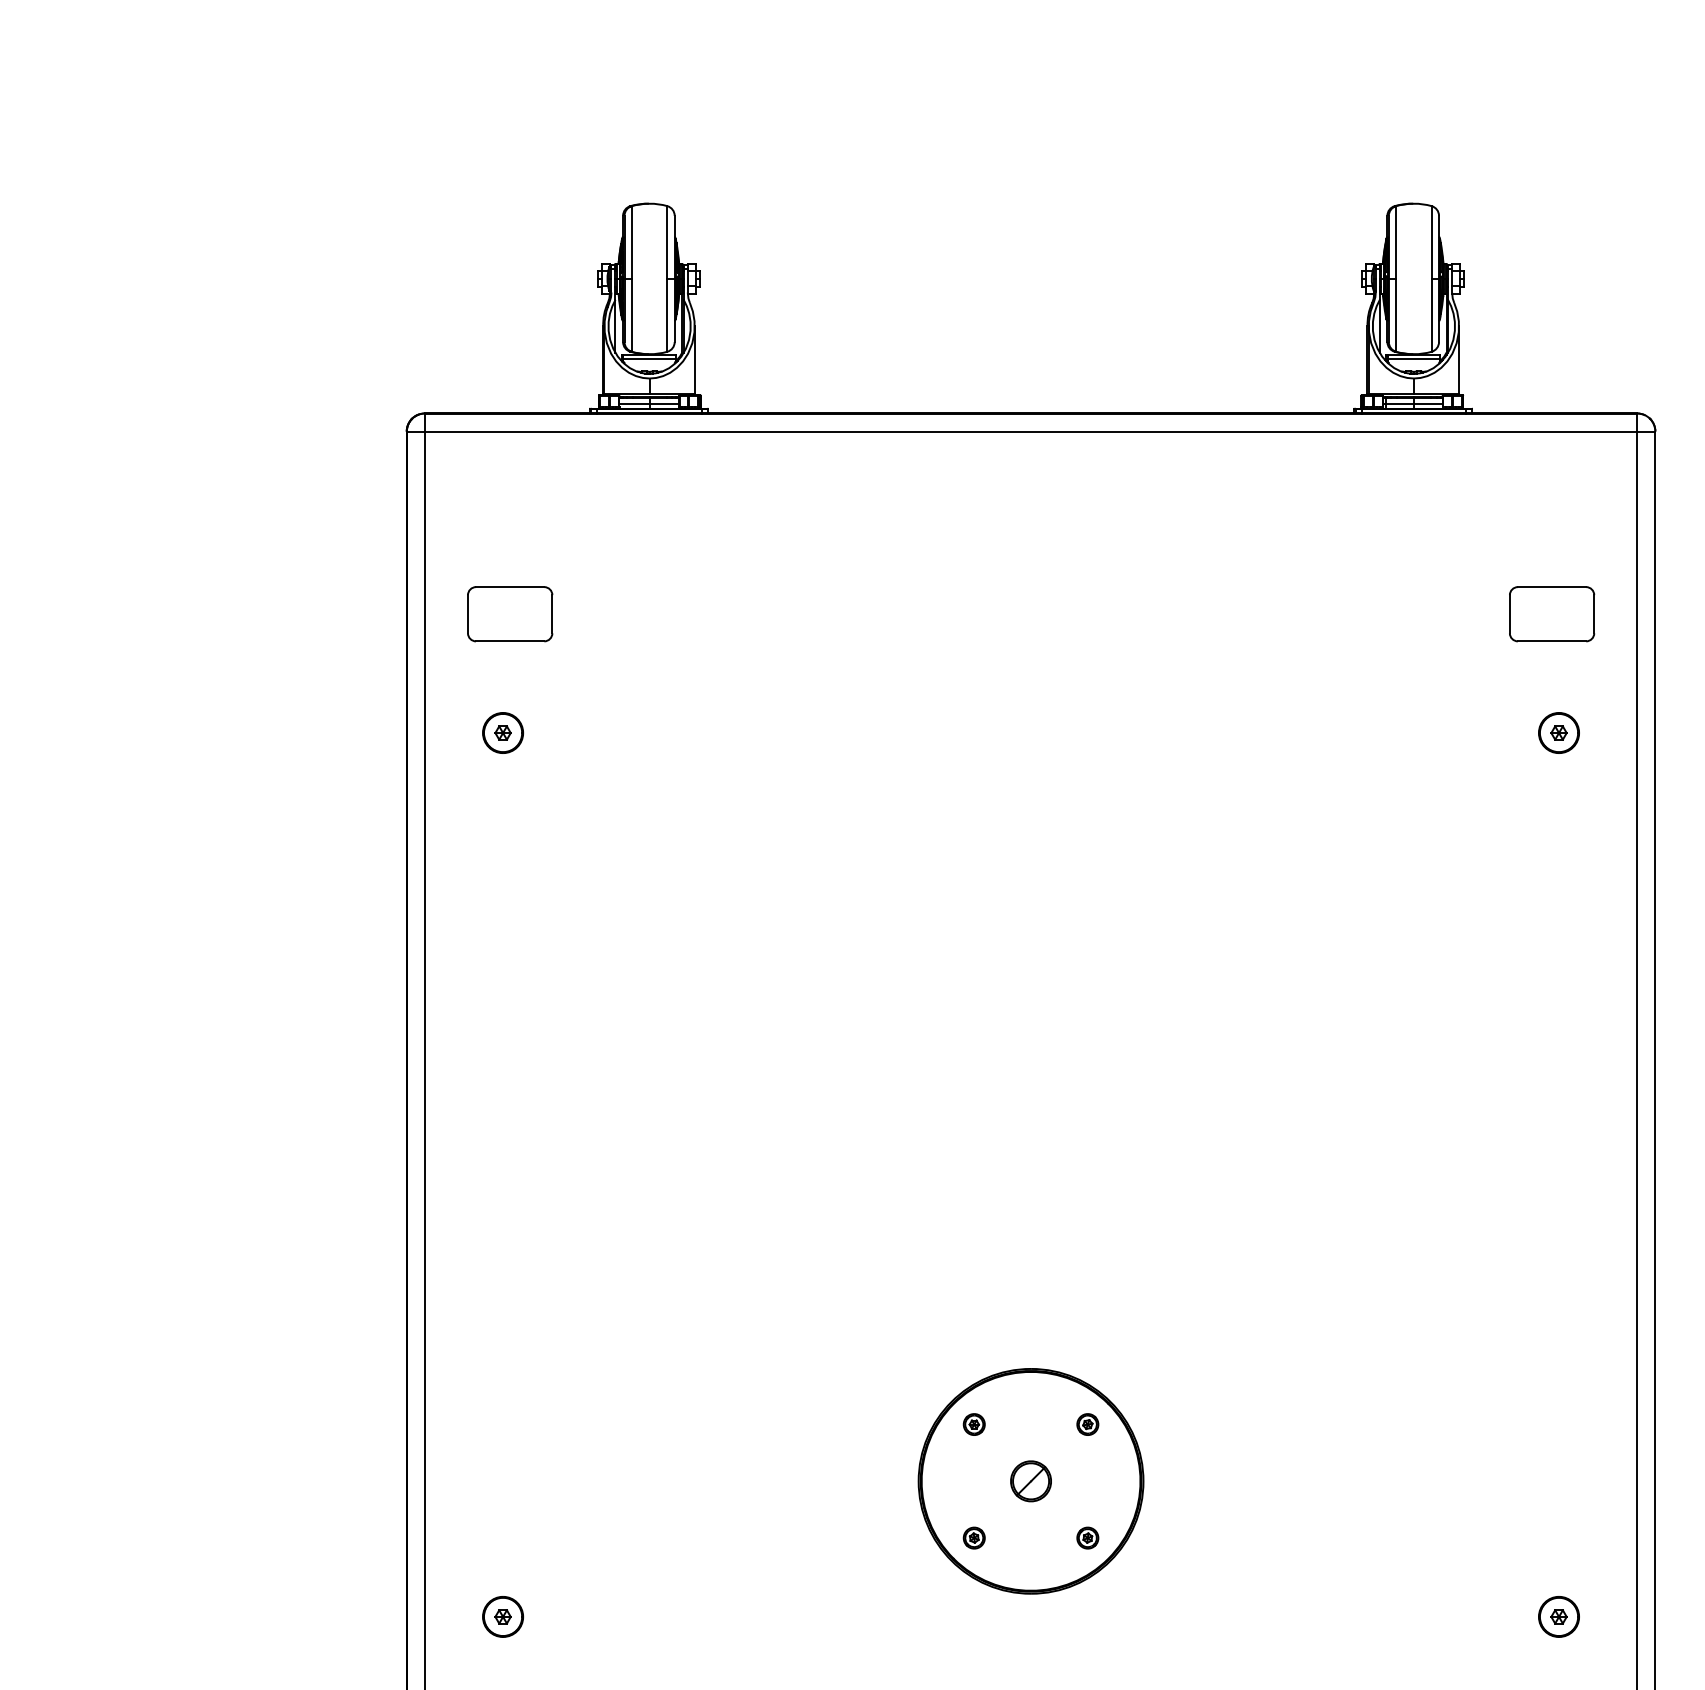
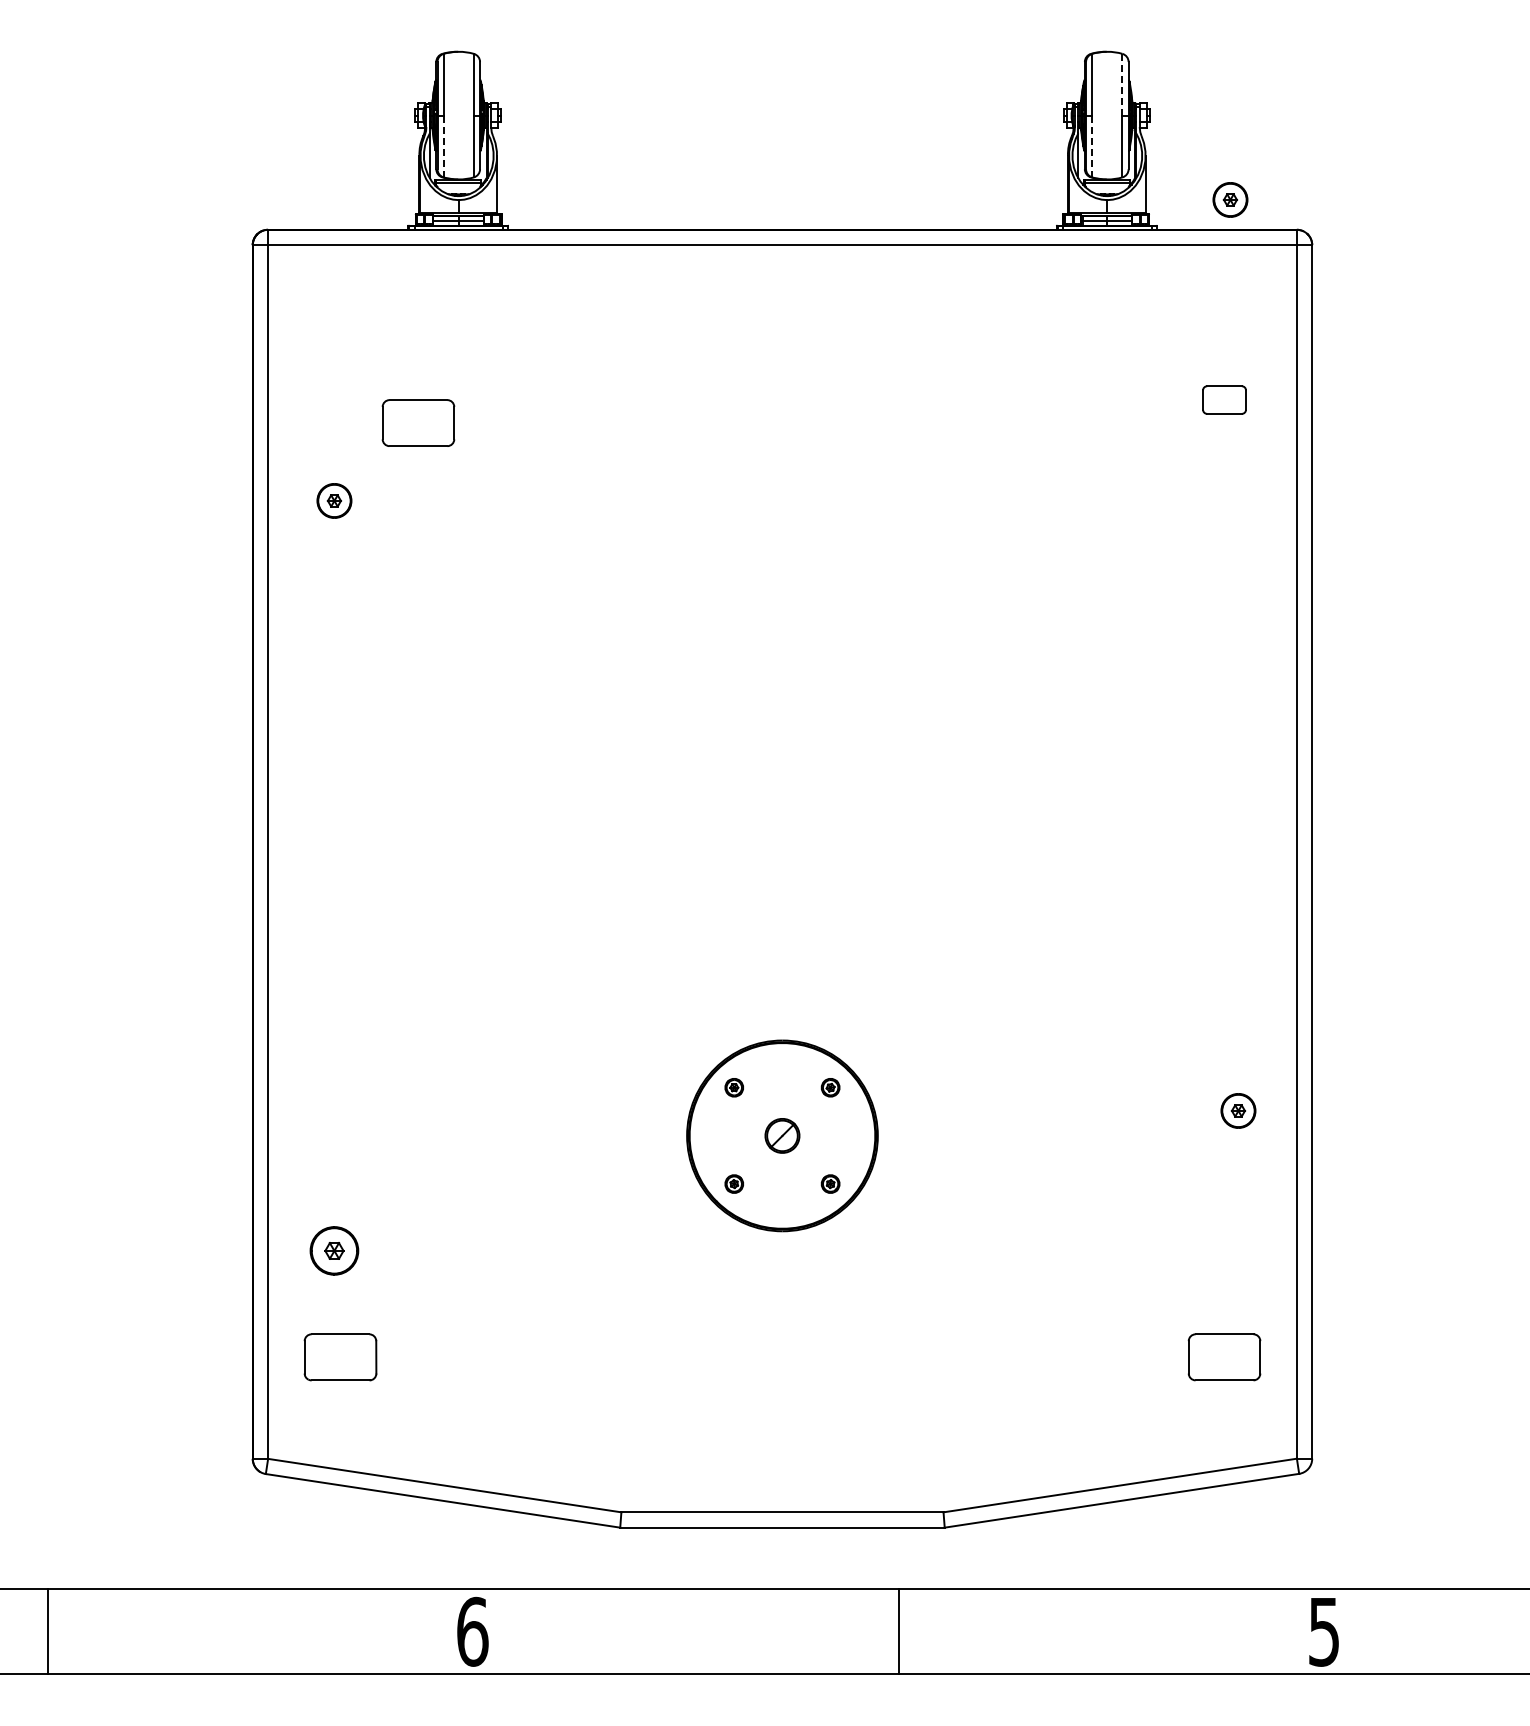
line: (1431, 242) -> (1122, 84), solid -> dashed
line: (631, 315) -> (443, 146), solid -> dashed
line: (1396, 315) -> (1092, 146), solid -> dashed
part: (510, 613) -> (418, 422), moved
part: (1551, 613) -> (1224, 399), size x0.6
part: (1559, 732) -> (1230, 199), moved
part: (503, 1616) -> (334, 1250), size x1.4
part: (1559, 1616) -> (1238, 1110), moved

